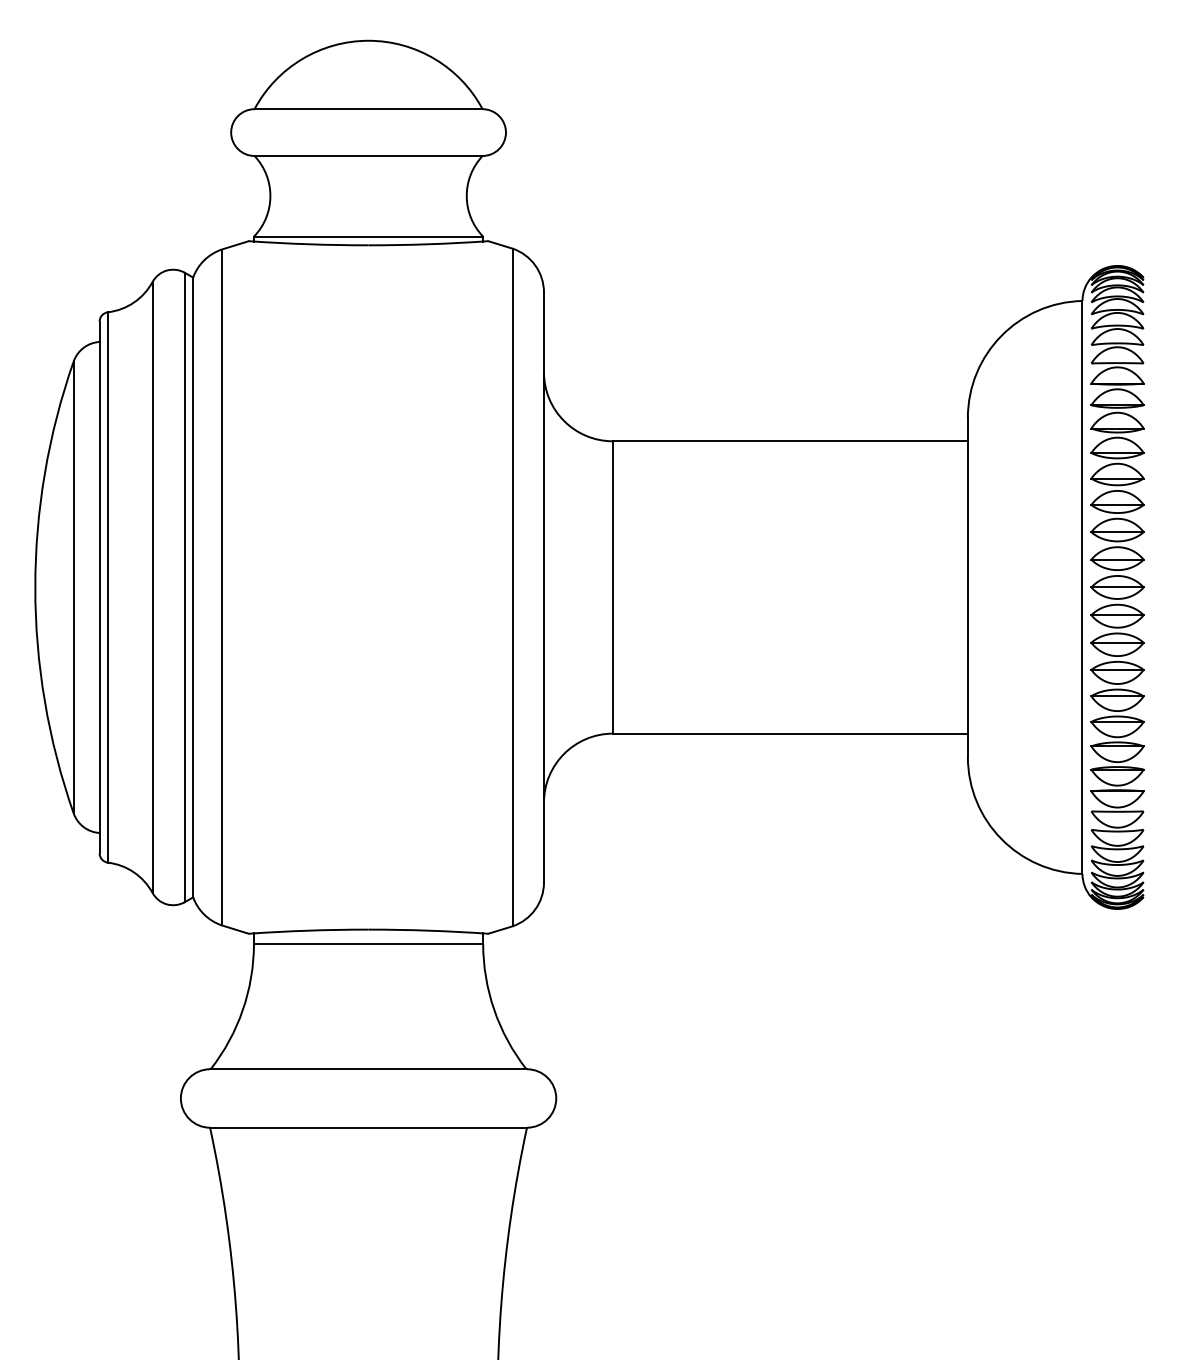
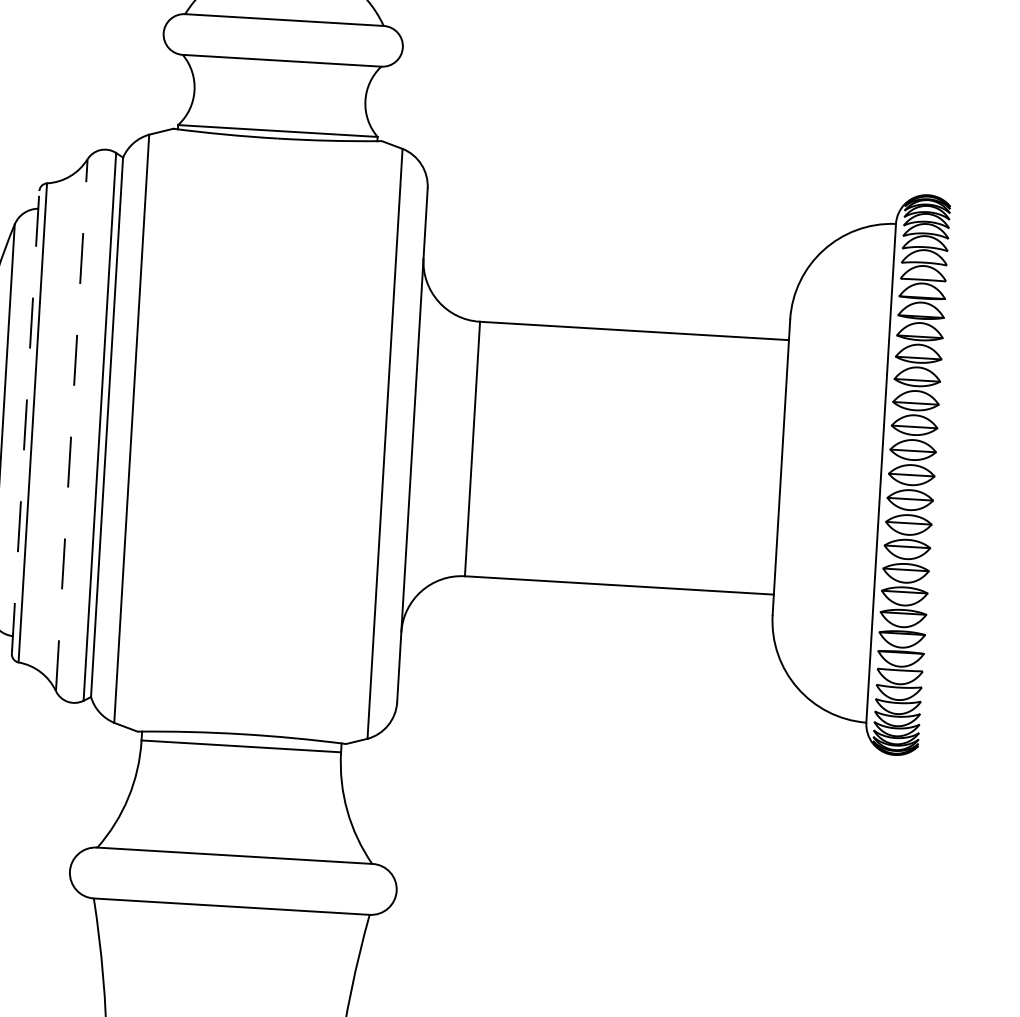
line: (99, 587) -> (25, 422), solid -> dashed
line: (152, 587) -> (71, 425), solid -> dashed

